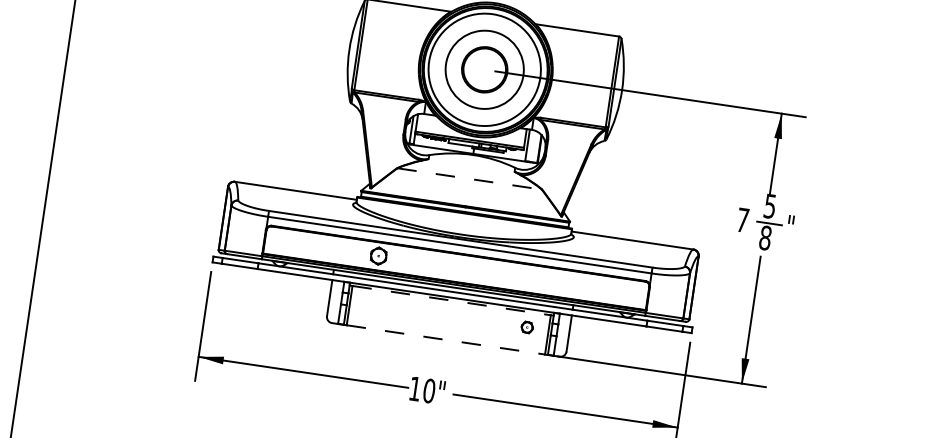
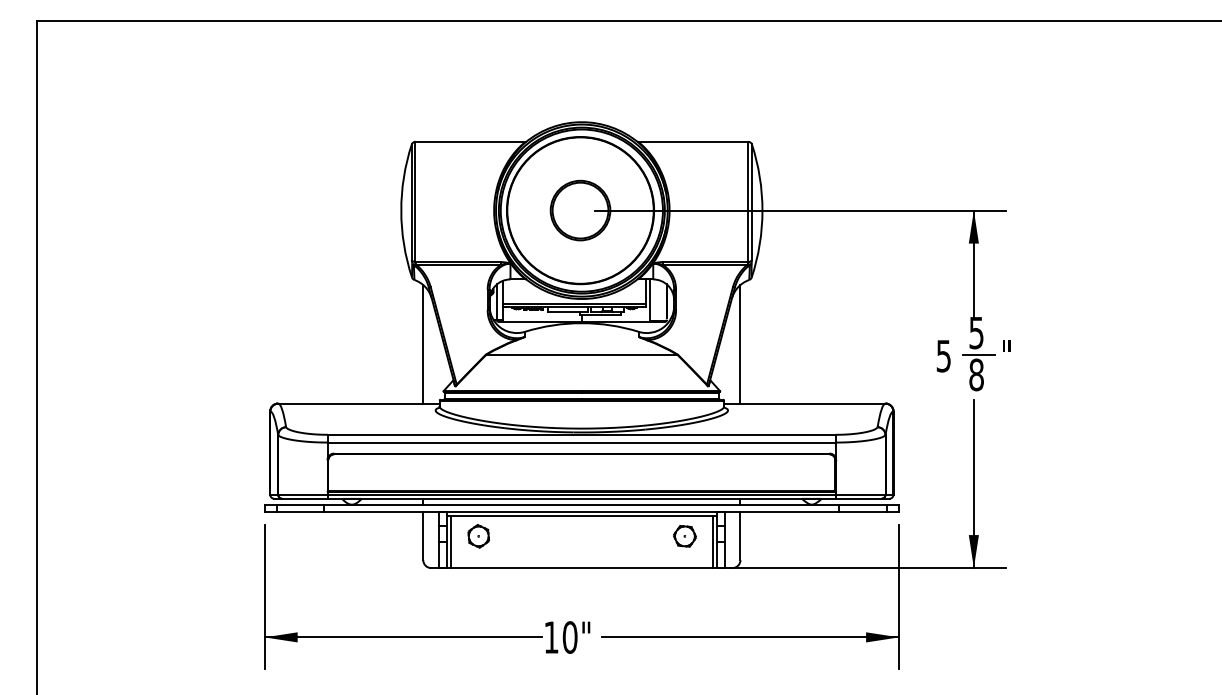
circle: (484, 69) -> (580, 210), size x1.43
line: (351, 153) -> (423, 344), added
line: (469, 178) -> (581, 354), dashed -> solid
line: (590, 188) -> (740, 344), added
text: (742, 220) -> (943, 356), 7 -> 5
part: (378, 256) -> (478, 536), moved
line: (452, 301) -> (582, 516), dashed -> solid
part: (526, 327) -> (684, 536), size x1.43
line: (446, 340) -> (582, 568), dashed -> solid

